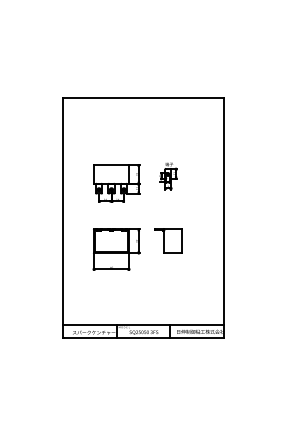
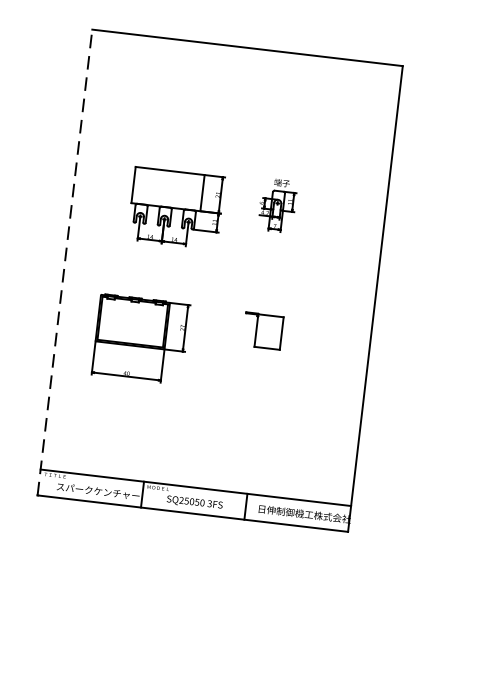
line: (63, 217) -> (65, 261), solid -> dashed
part: (168, 240) -> (263, 329), size x0.7
part: (116, 249) -> (140, 339), moved

